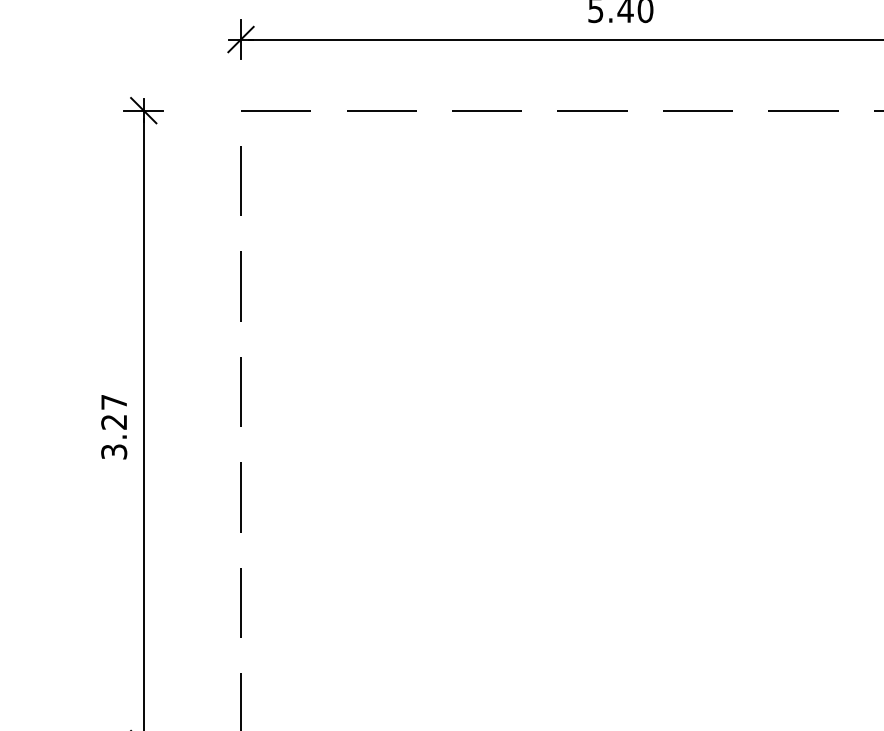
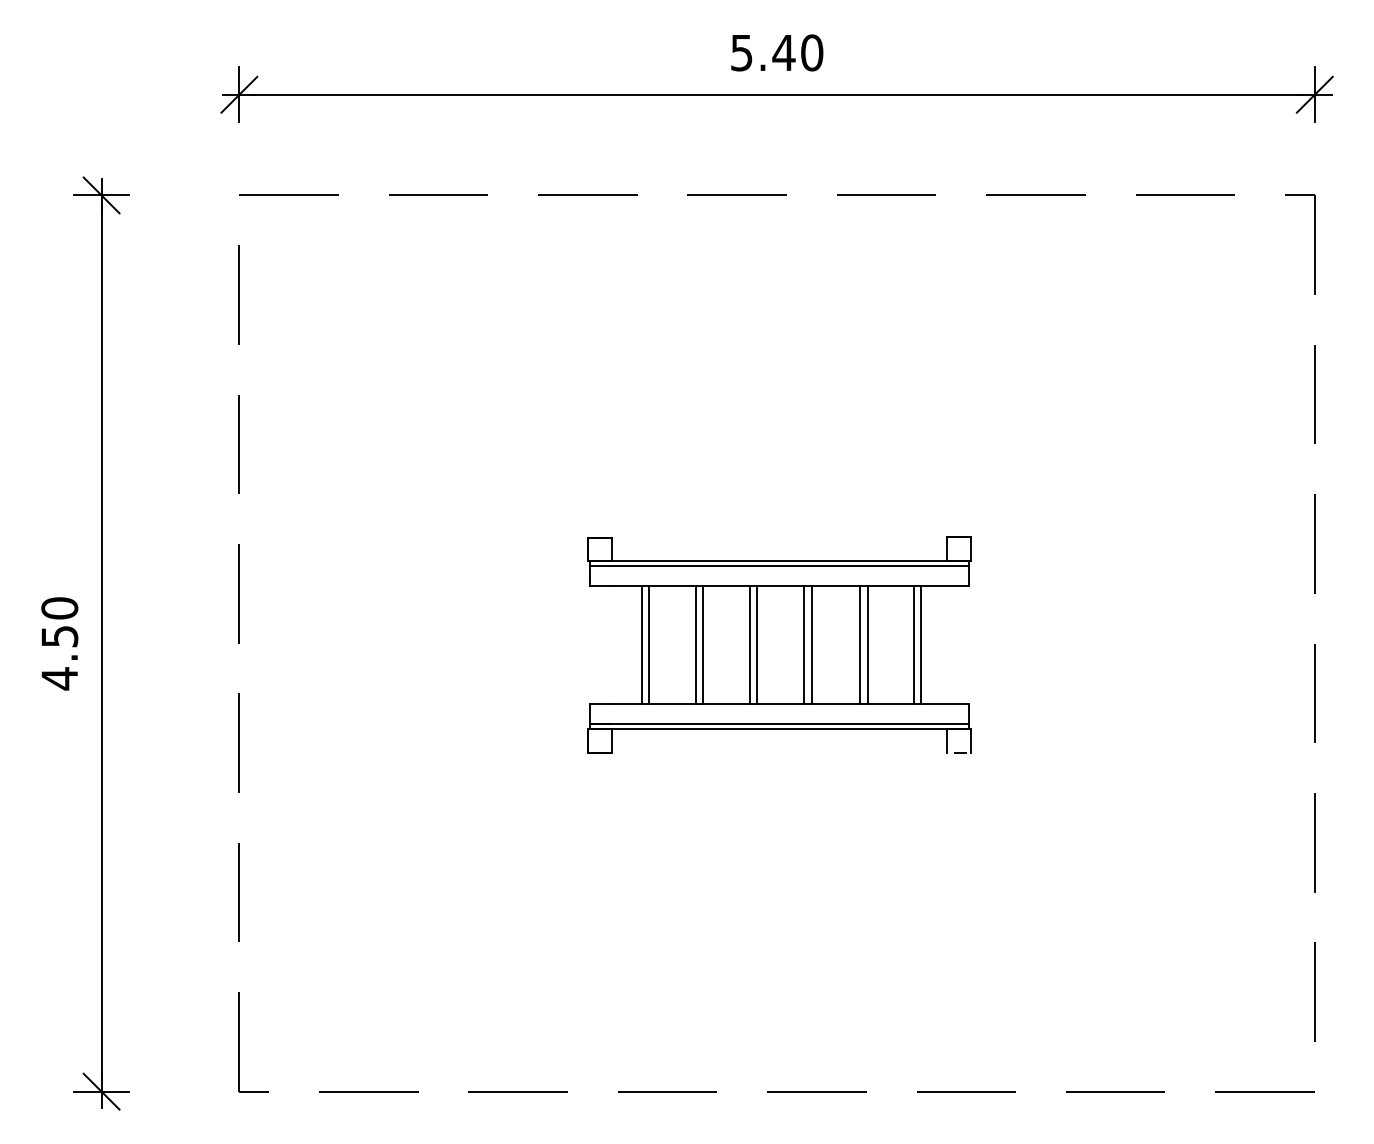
text: (113, 427) -> (59, 643), 3.27 -> 4.50
part: (622, 427) -> (779, 644), added

